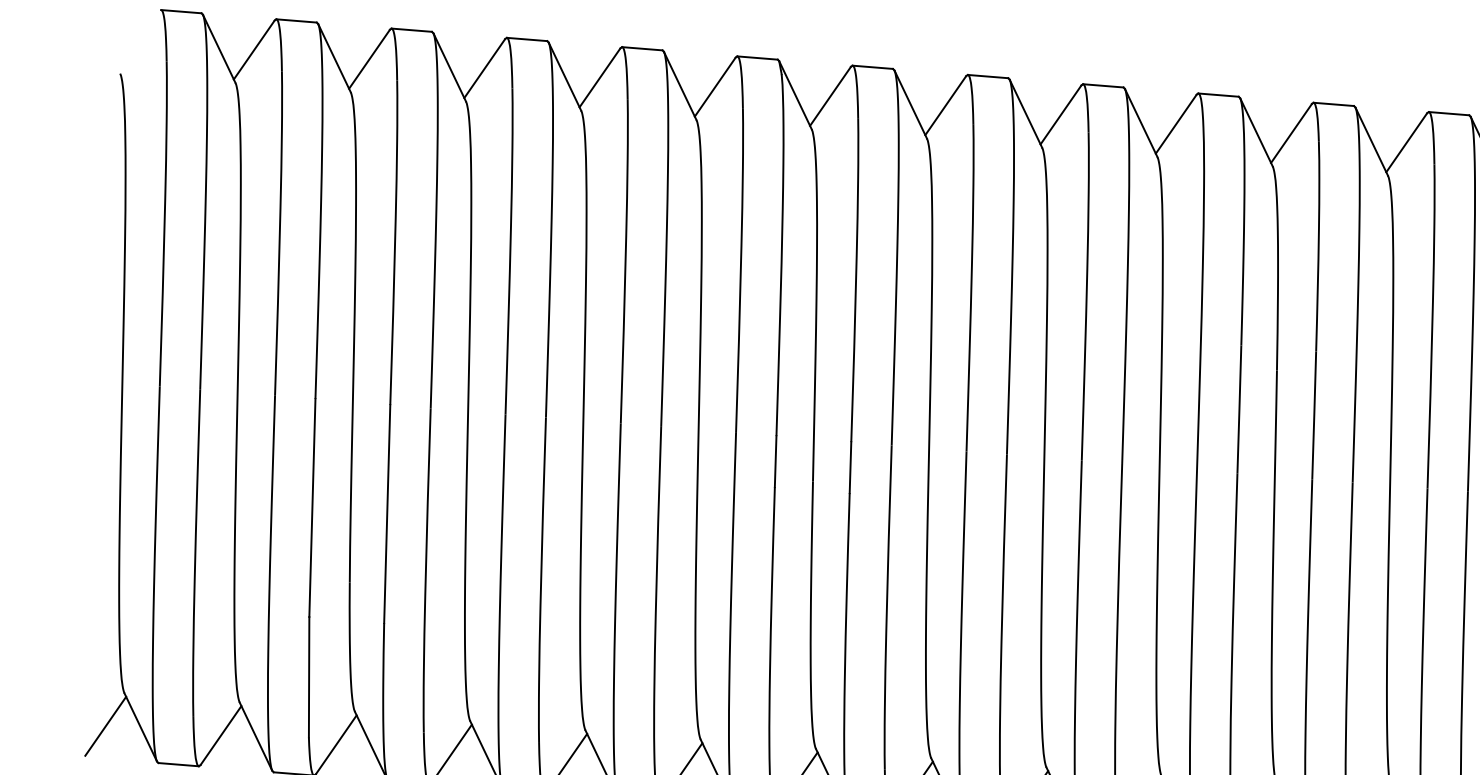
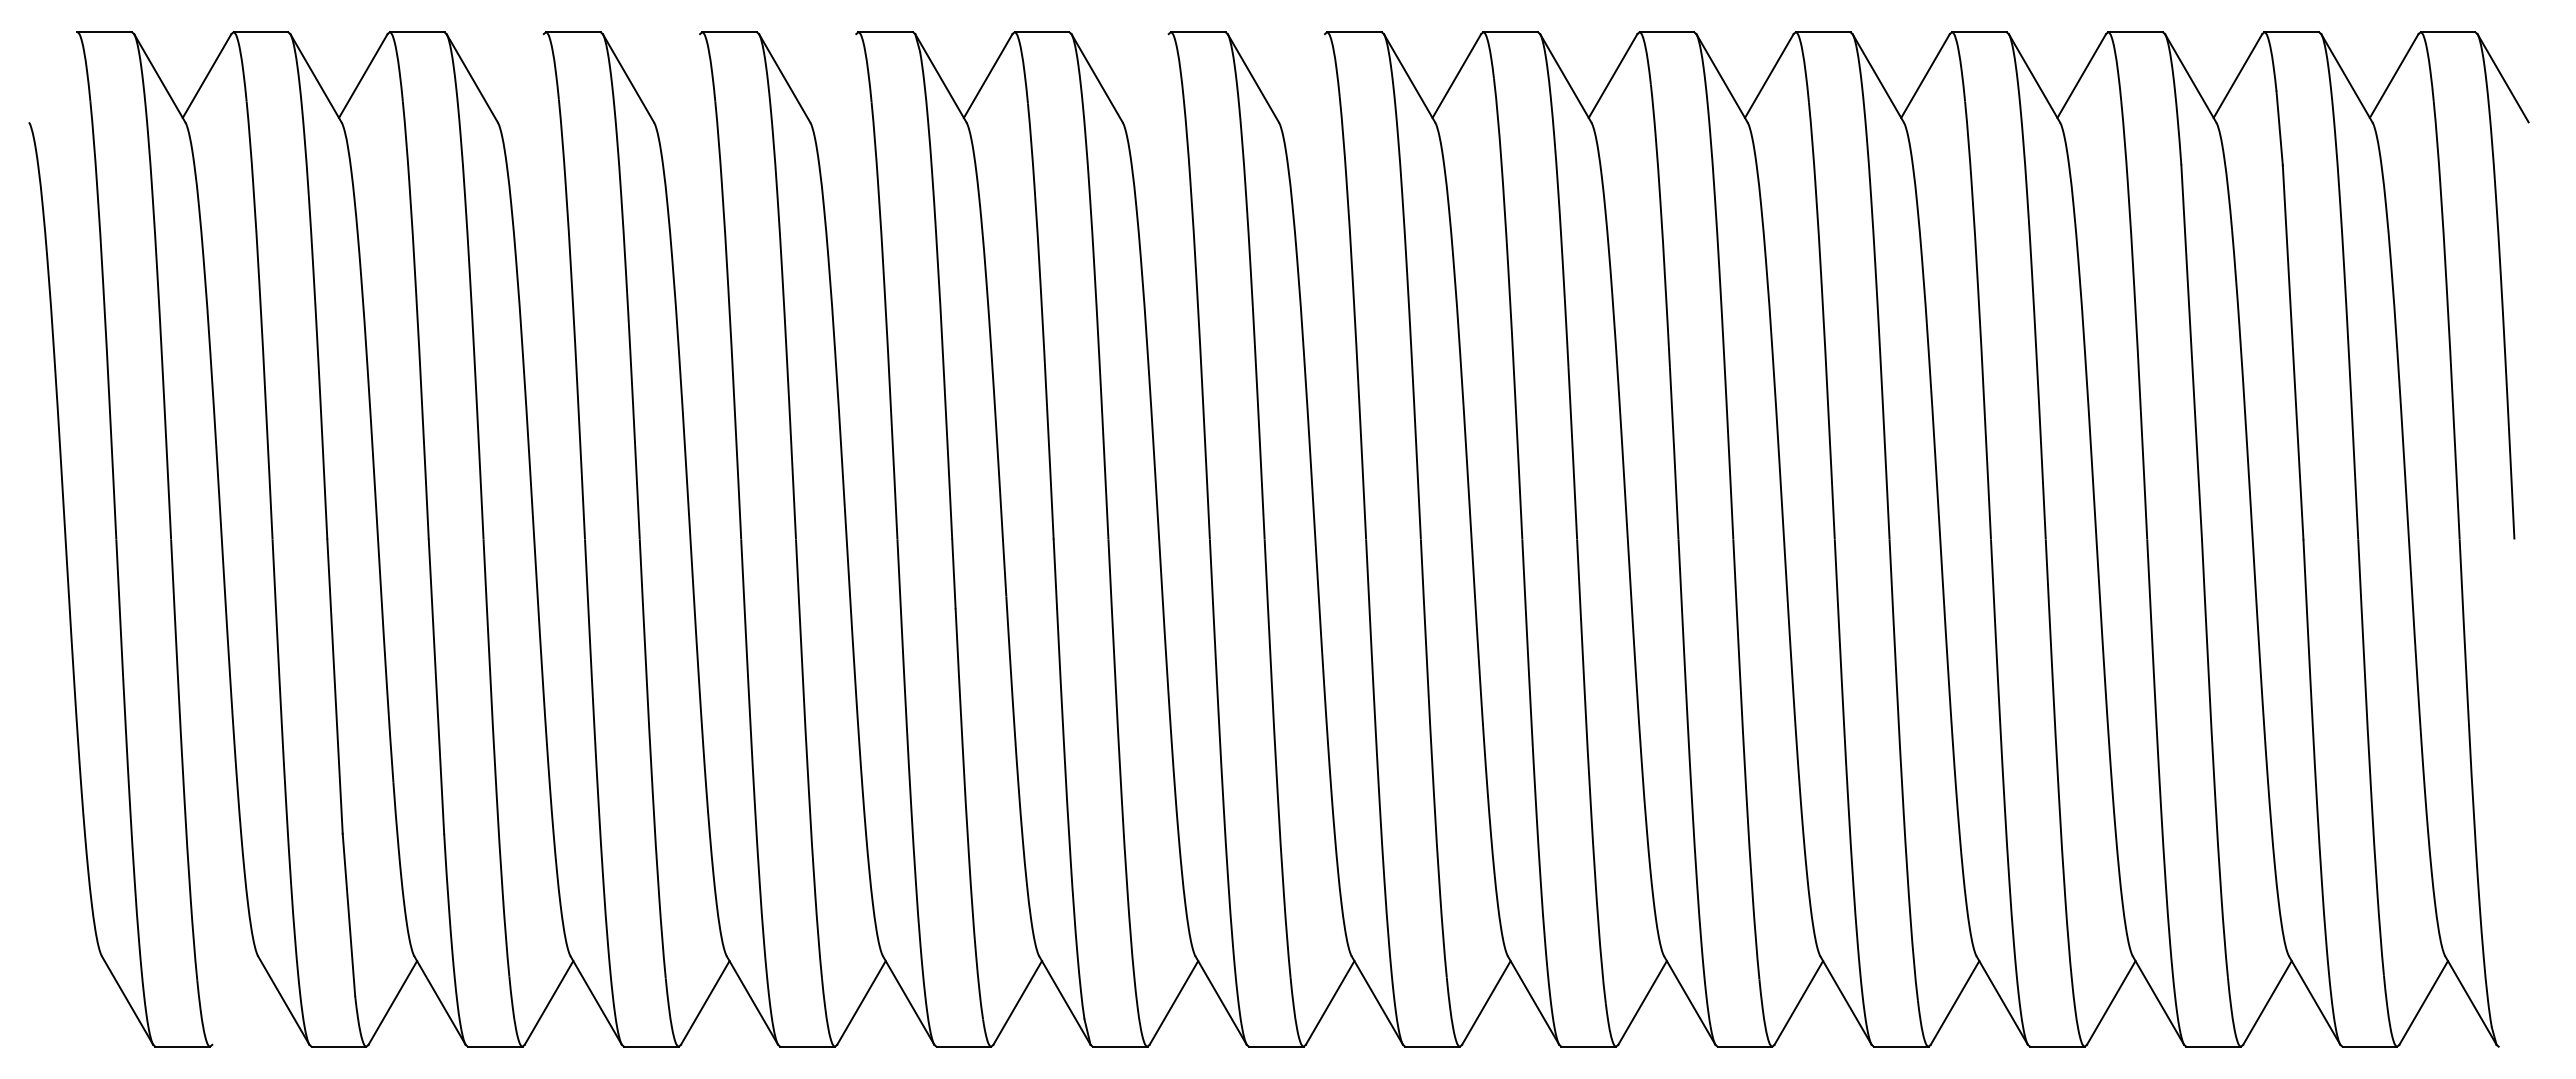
line: (484, 68) -> (519, 75), removed
line: (599, 77) -> (675, 75), removed
line: (714, 86) -> (831, 75), removed
line: (945, 105) -> (1144, 75), removed
line: (1060, 114) -> (1300, 75), removed
line: (105, 725) -> (80, 1002), removed
line: (220, 735) -> (236, 1002), removed

